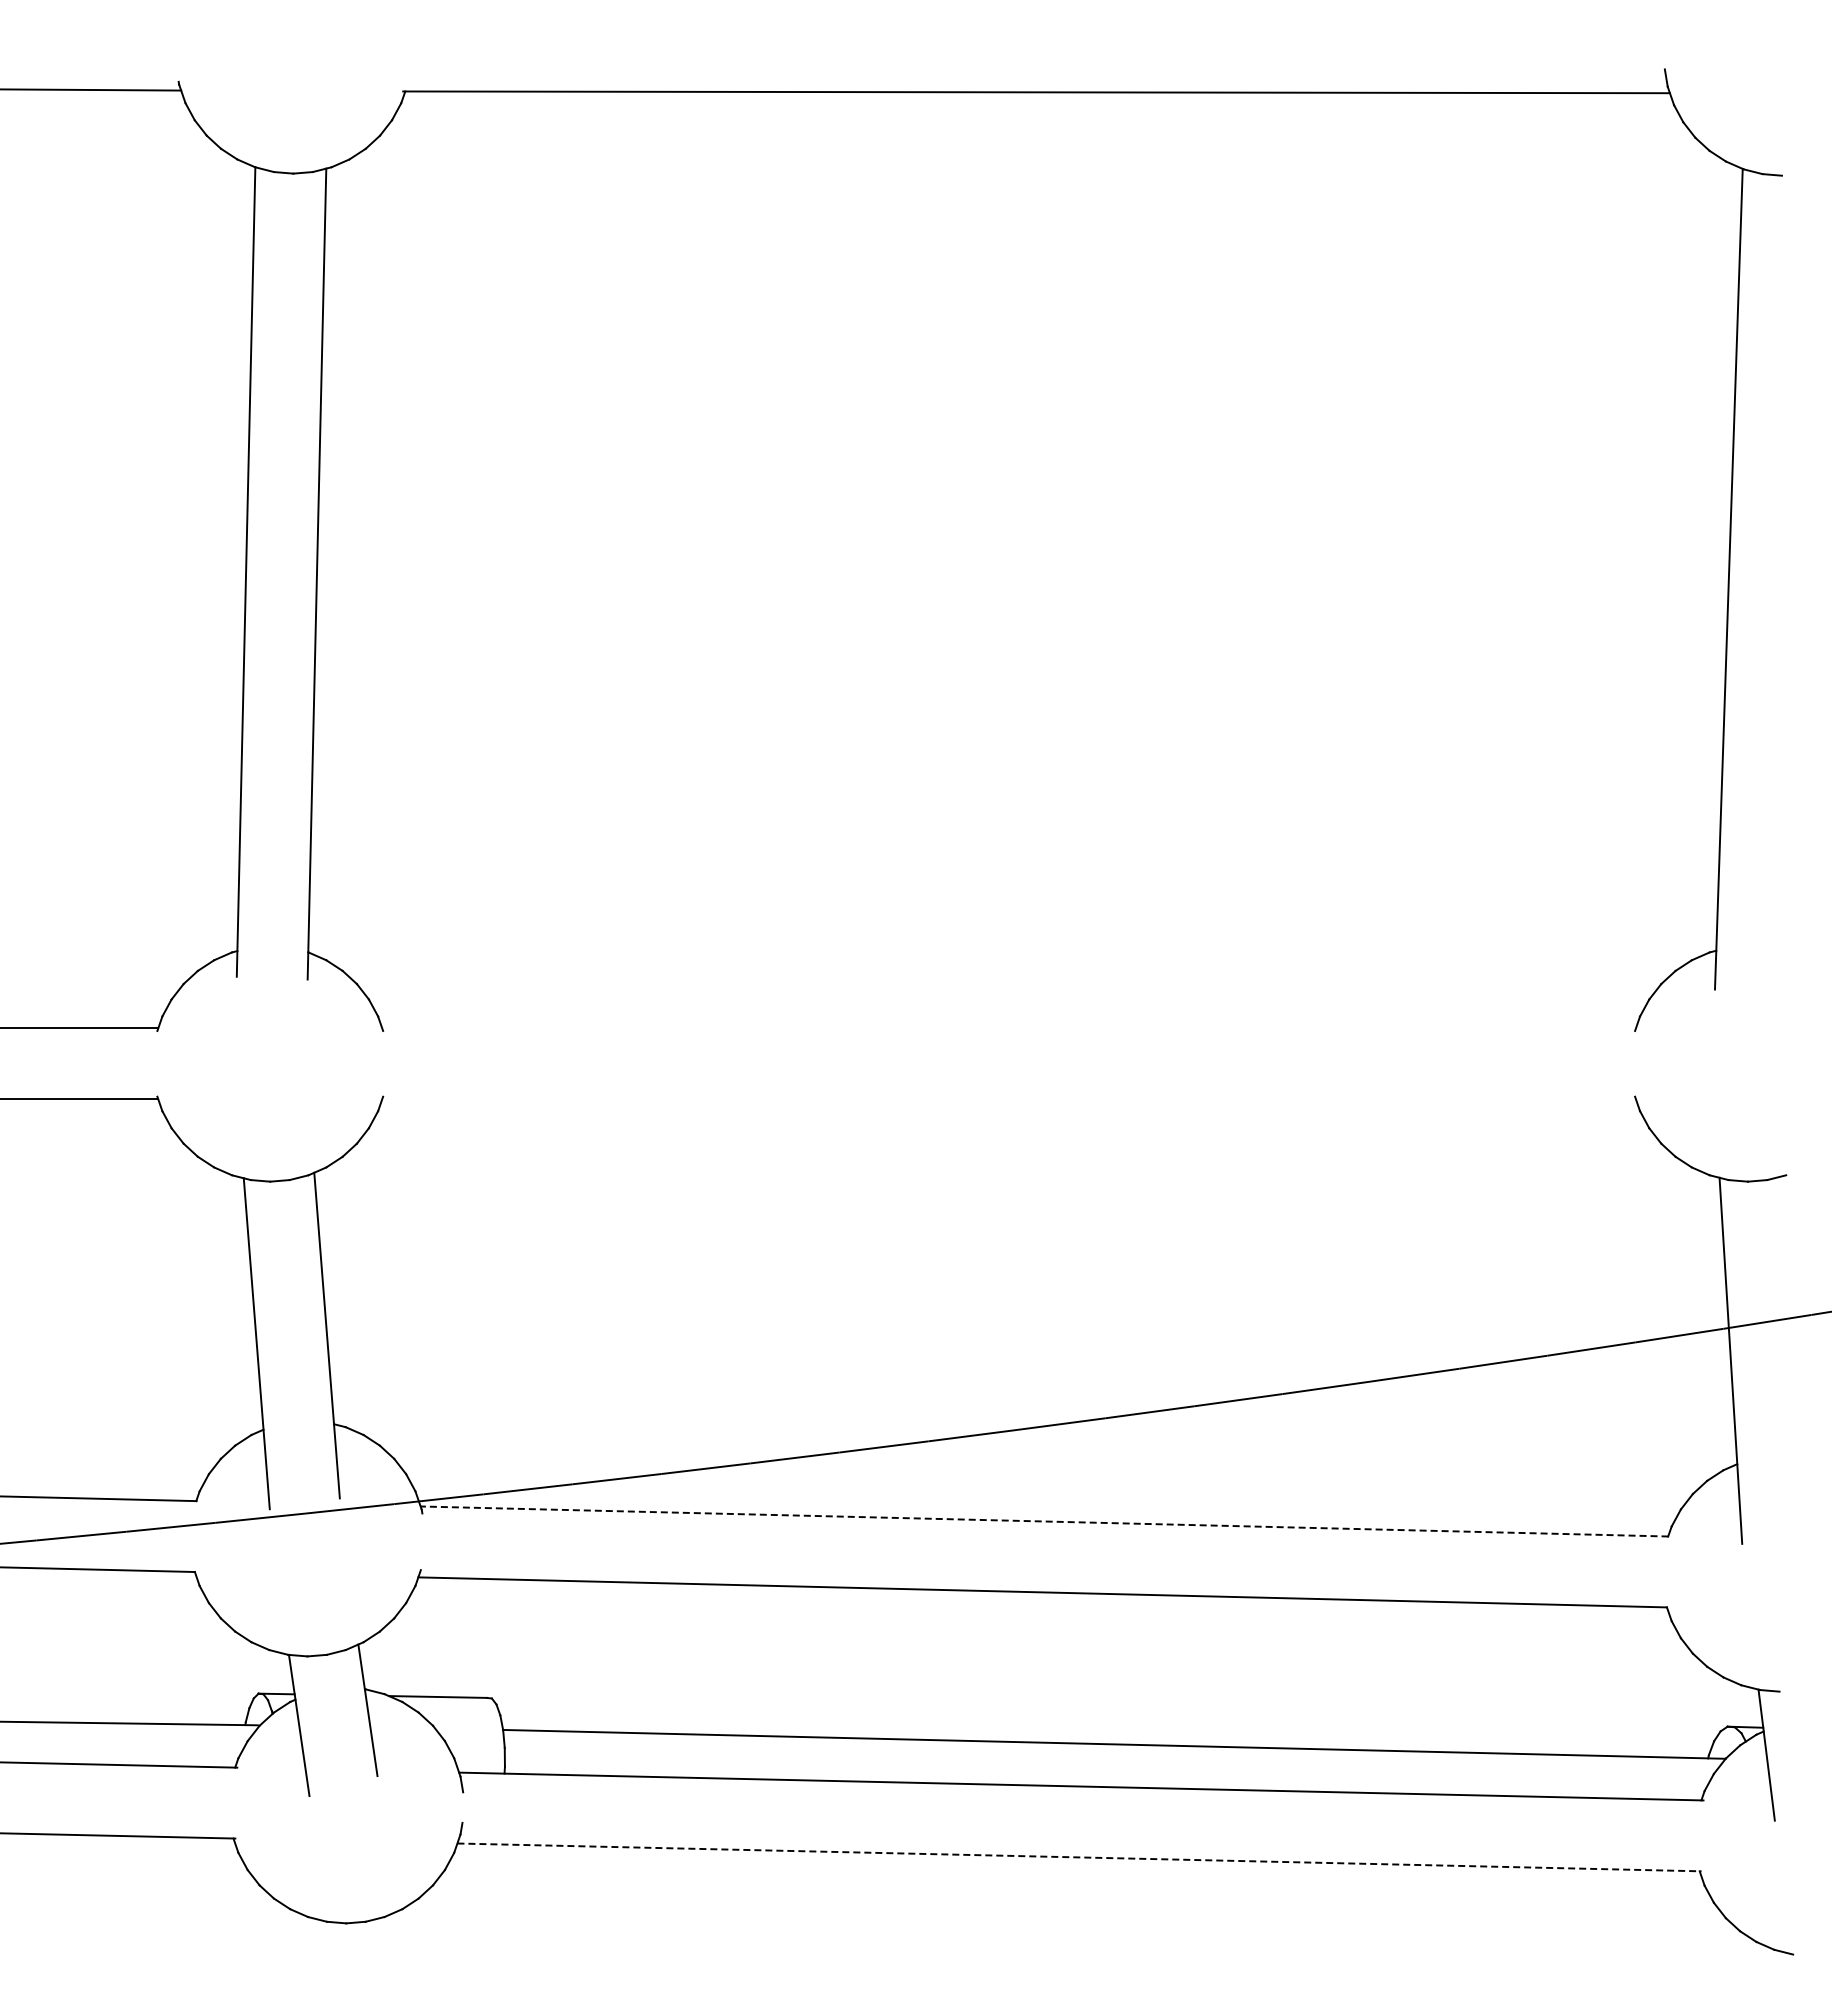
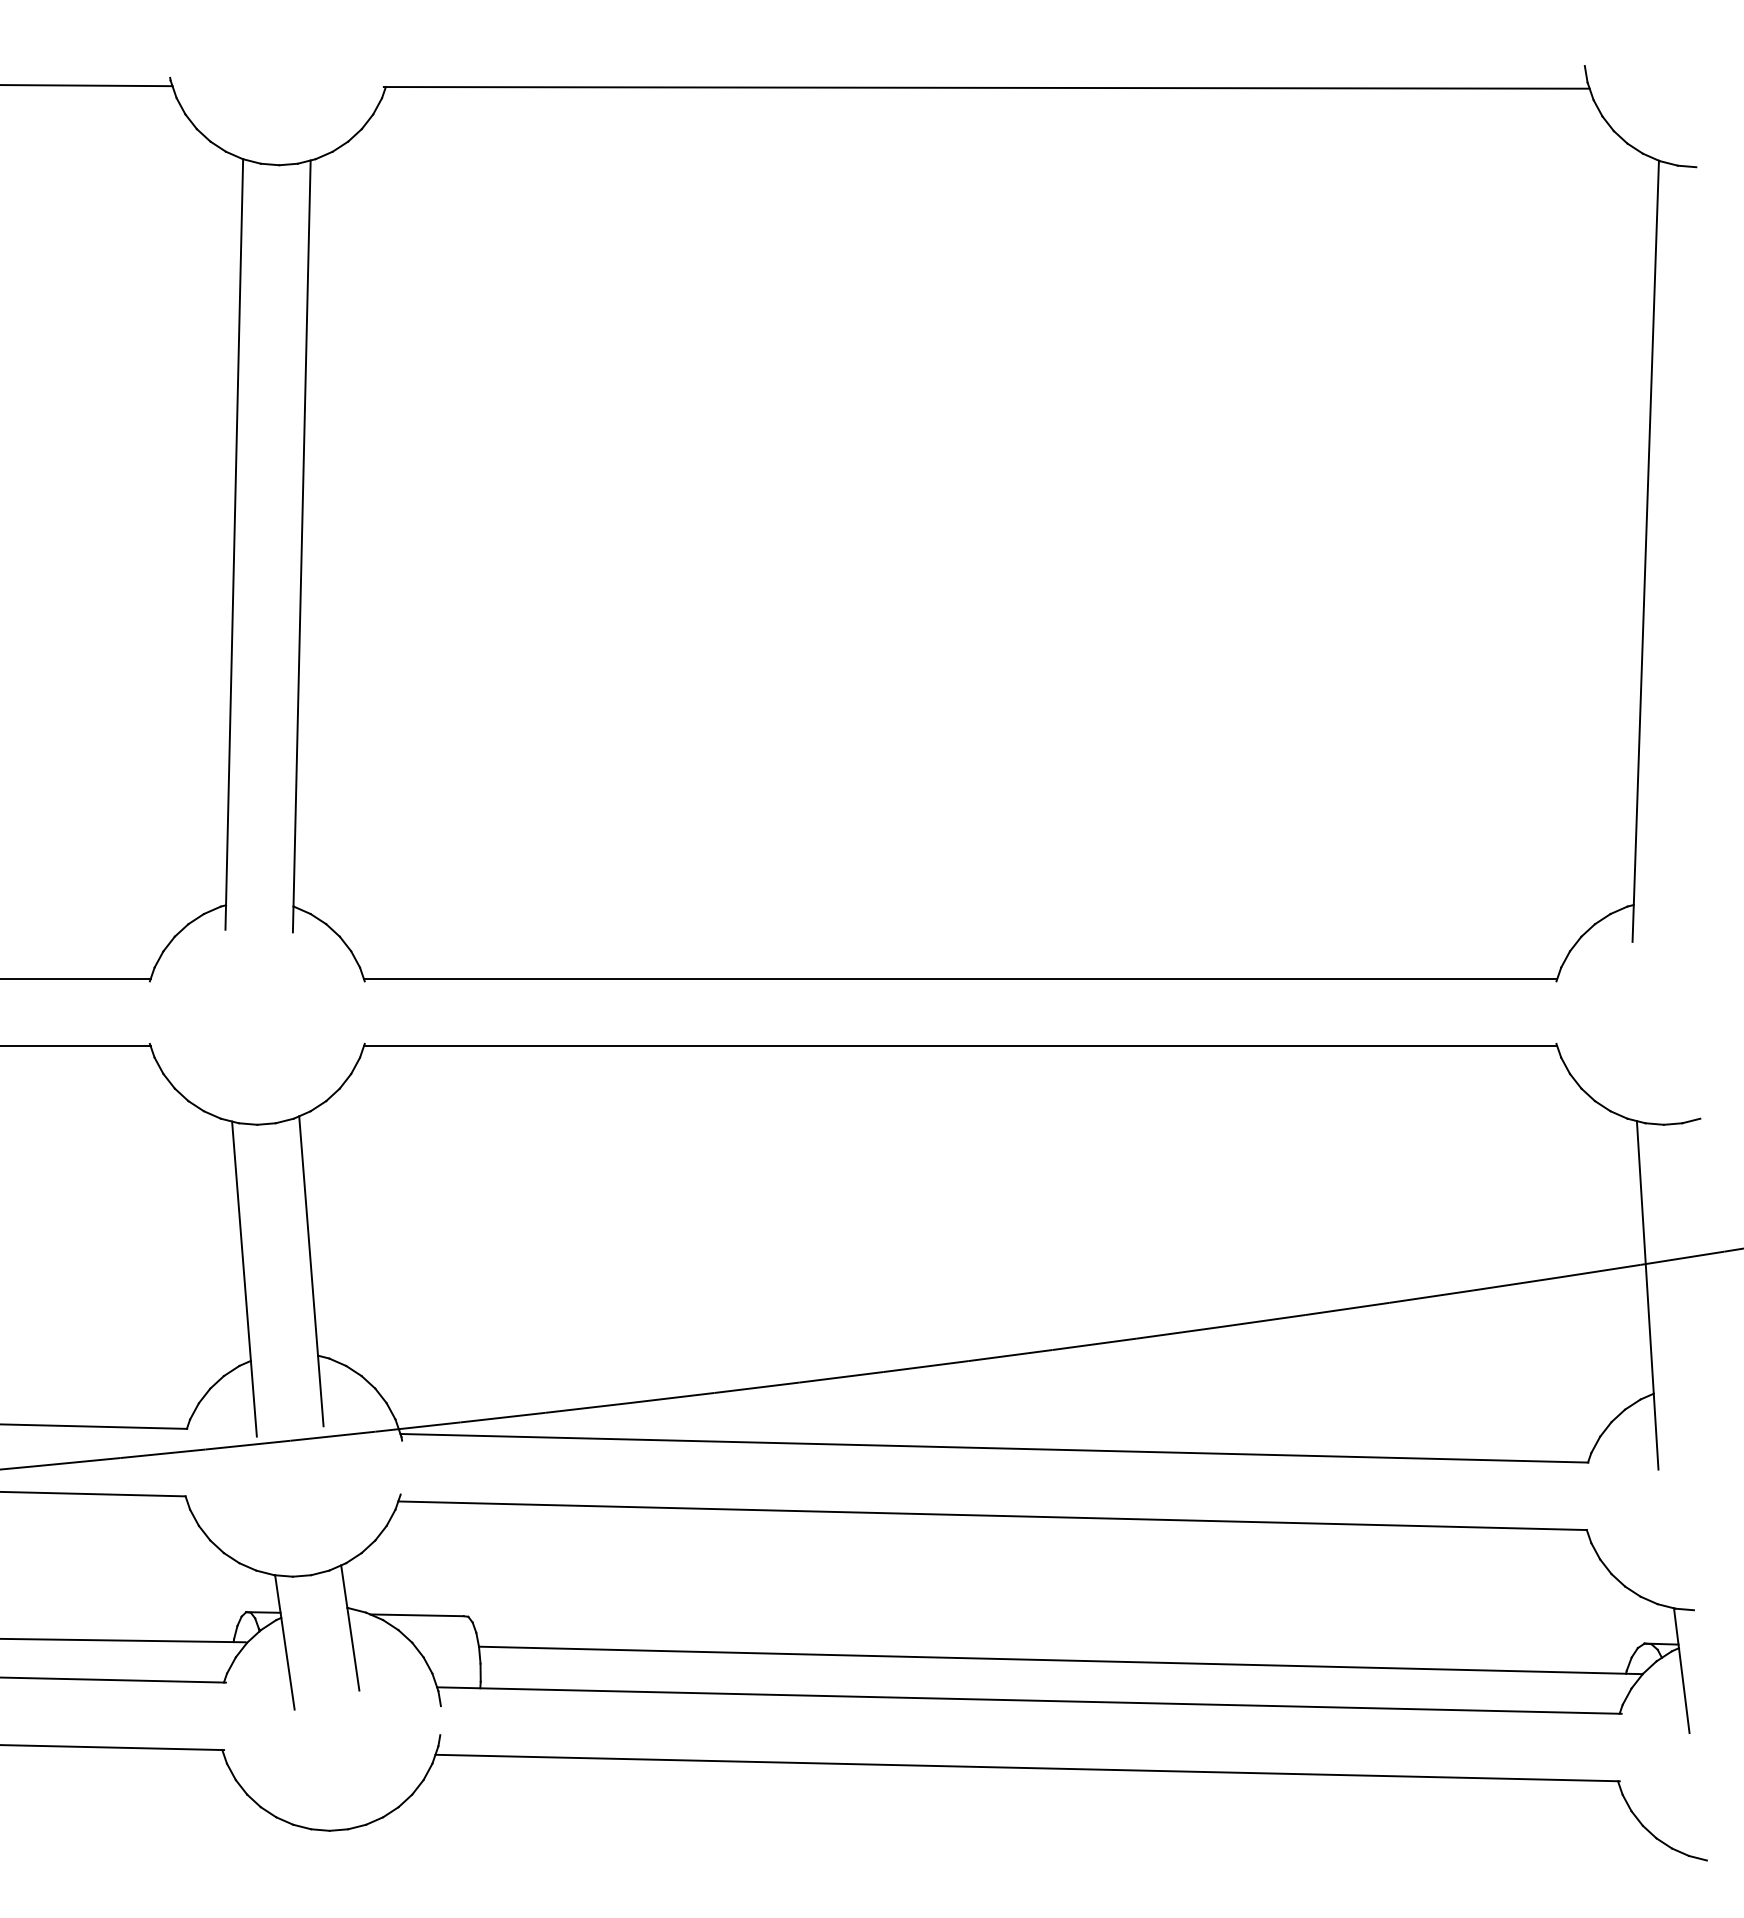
line: (1008, 1028) -> (960, 978), added
line: (1008, 1099) -> (960, 1046), added
line: (1044, 1521) -> (994, 1448), dashed -> solid
line: (1079, 1857) -> (1027, 1768), dashed -> solid

